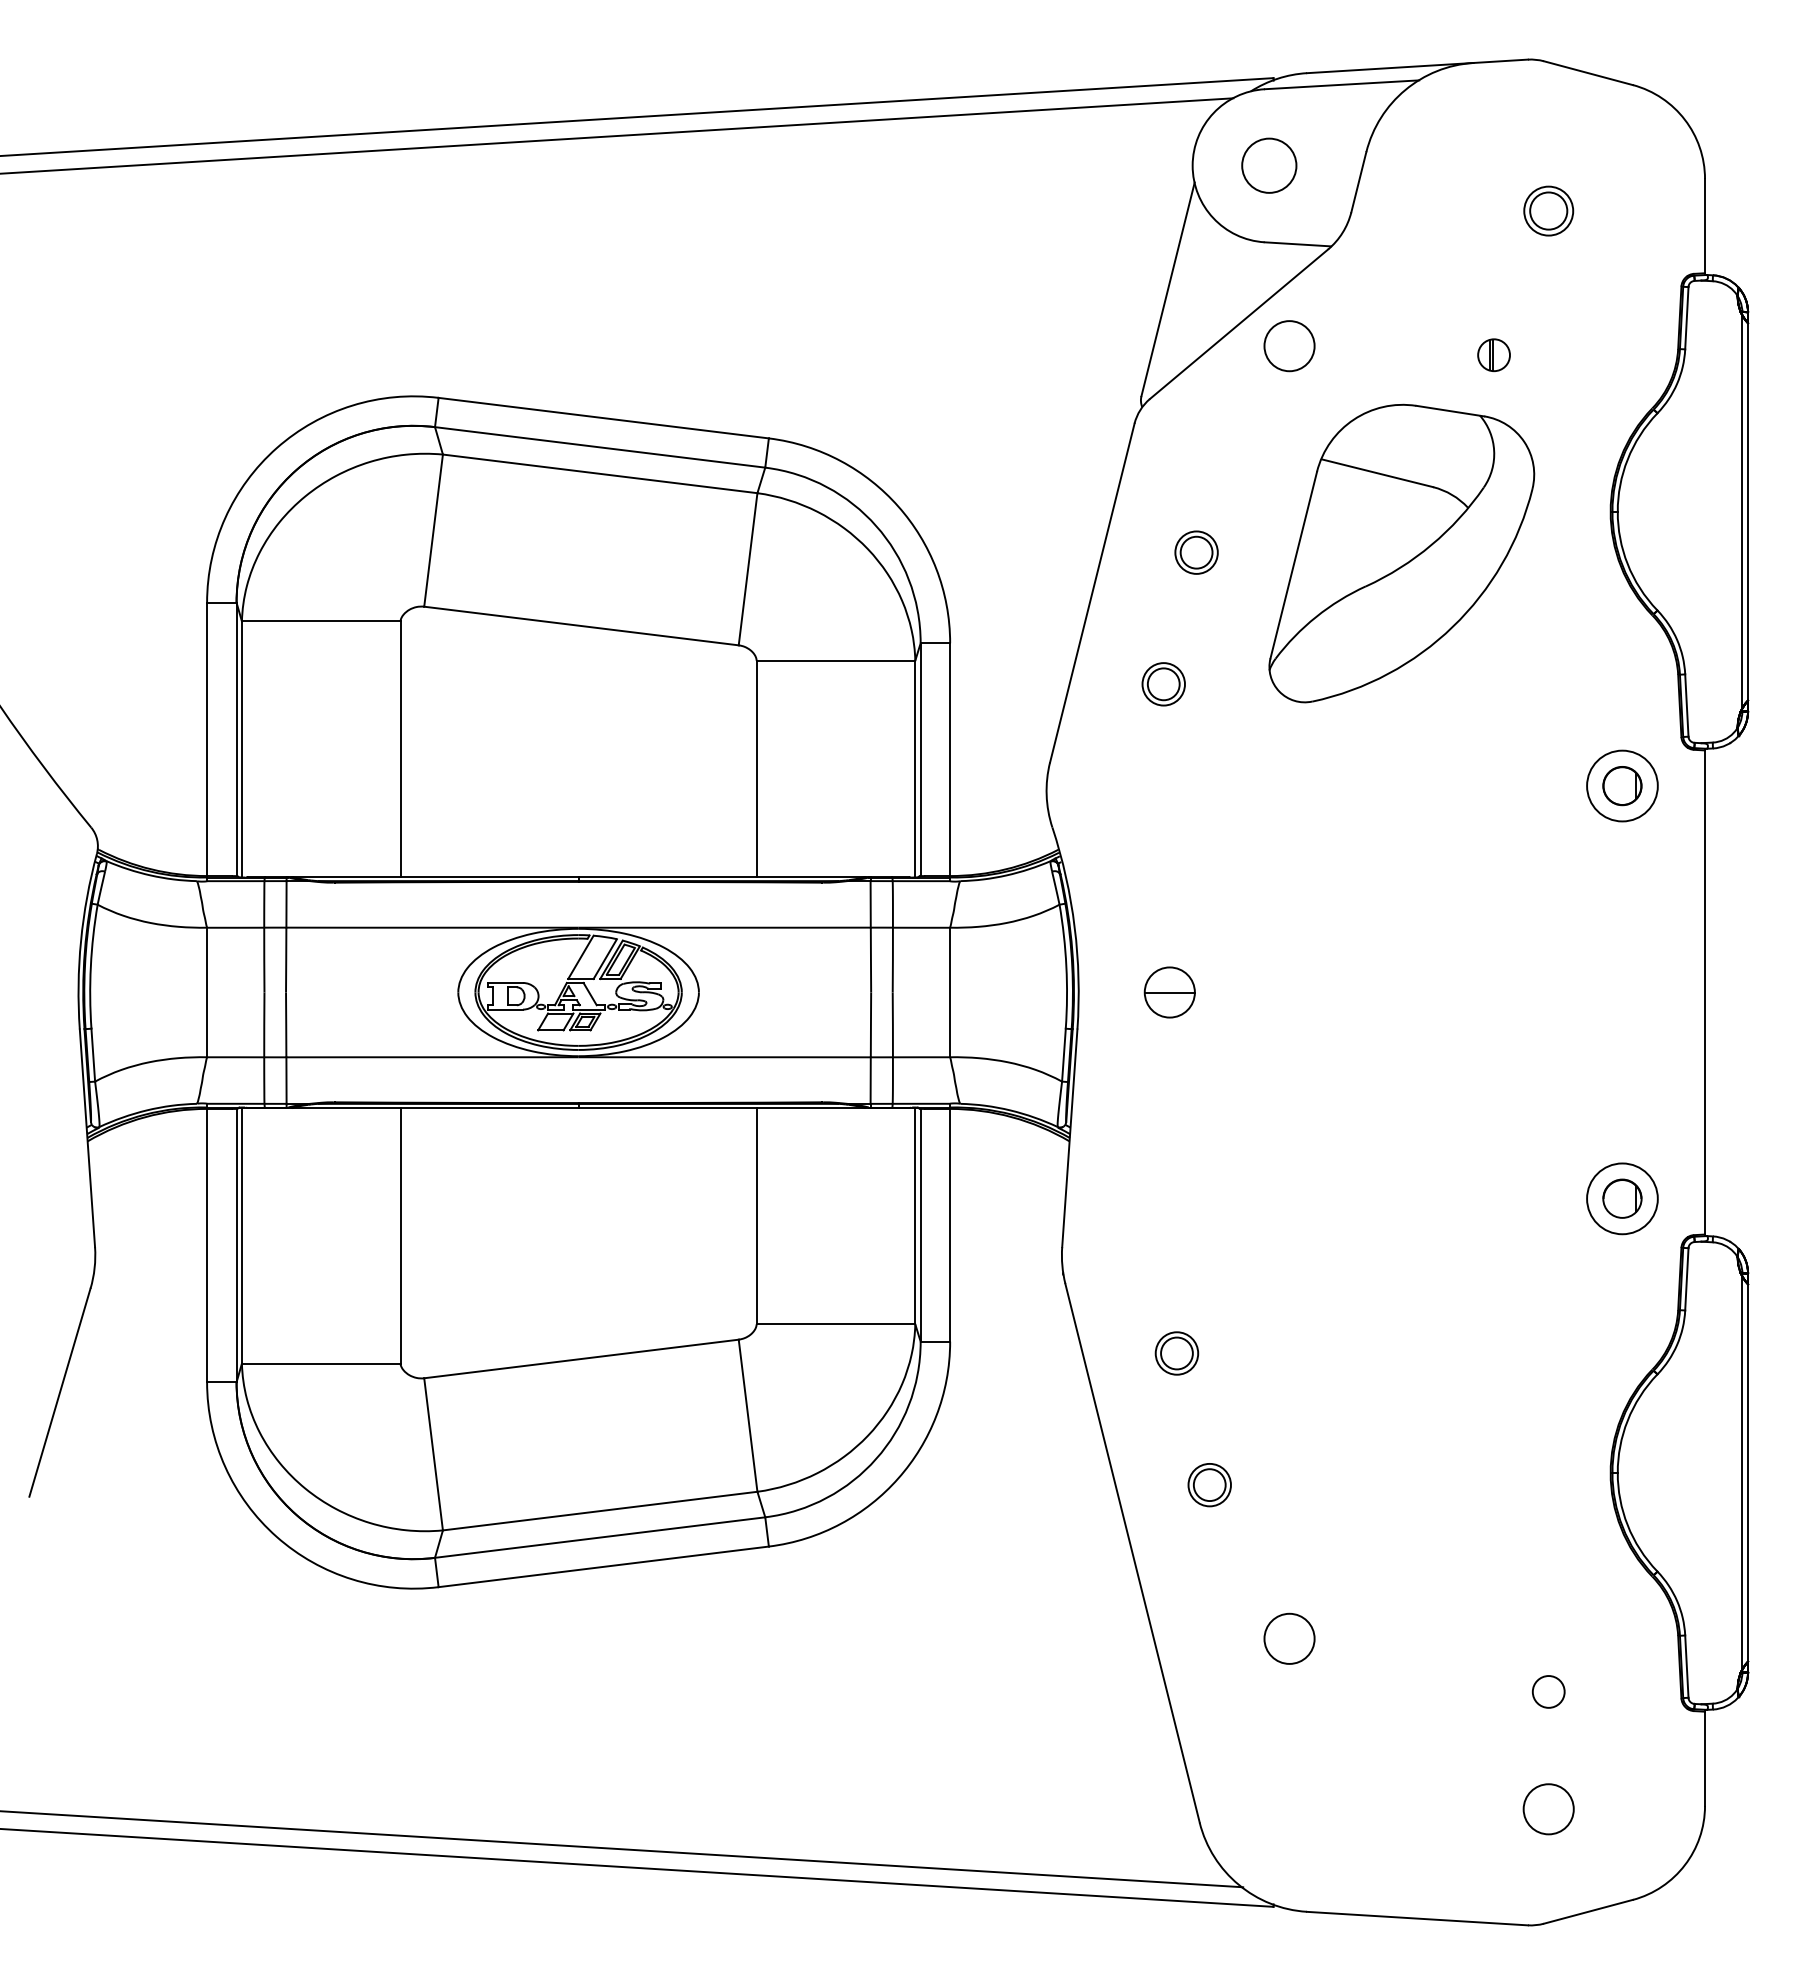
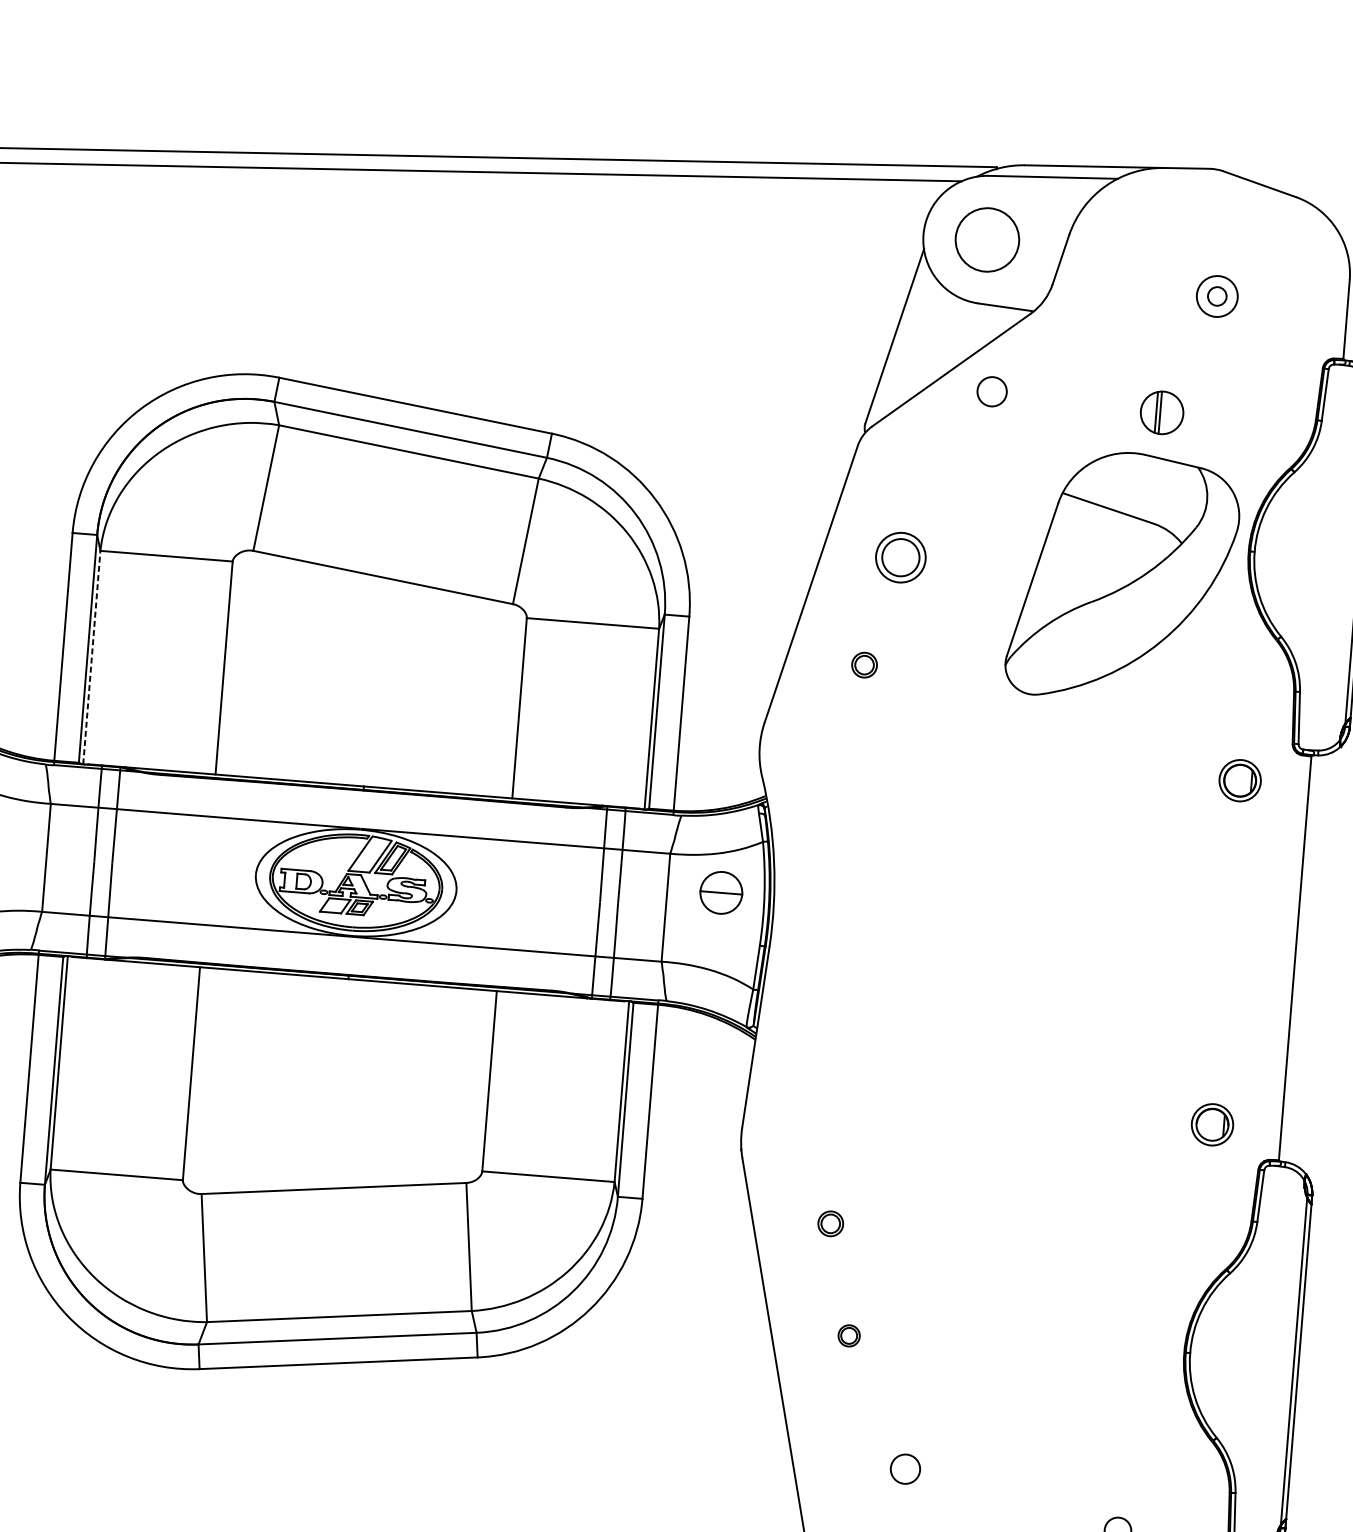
circle: (1269, 165) -> (987, 239), size x1.4
circle: (1548, 210) -> (1217, 295), size x0.6
circle: (1289, 346) -> (992, 391), size x0.7
part: (1493, 355) -> (1161, 413), size x1.6
part: (1196, 552) -> (900, 557), size x1.4
part: (1401, 553) -> (1123, 577), moved
part: (1163, 684) -> (864, 665), size x0.7
line: (241, 748) -> (91, 656), solid -> dashed
circle: (1622, 785) -> (1240, 780), size x0.7
part: (1169, 992) -> (721, 892), moved
circle: (1622, 1198) -> (1212, 1124), size x0.7
part: (1176, 1353) -> (830, 1223), size x0.7
part: (1209, 1485) -> (849, 1336), size x0.6
circle: (1289, 1638) -> (905, 1468), size x0.7

